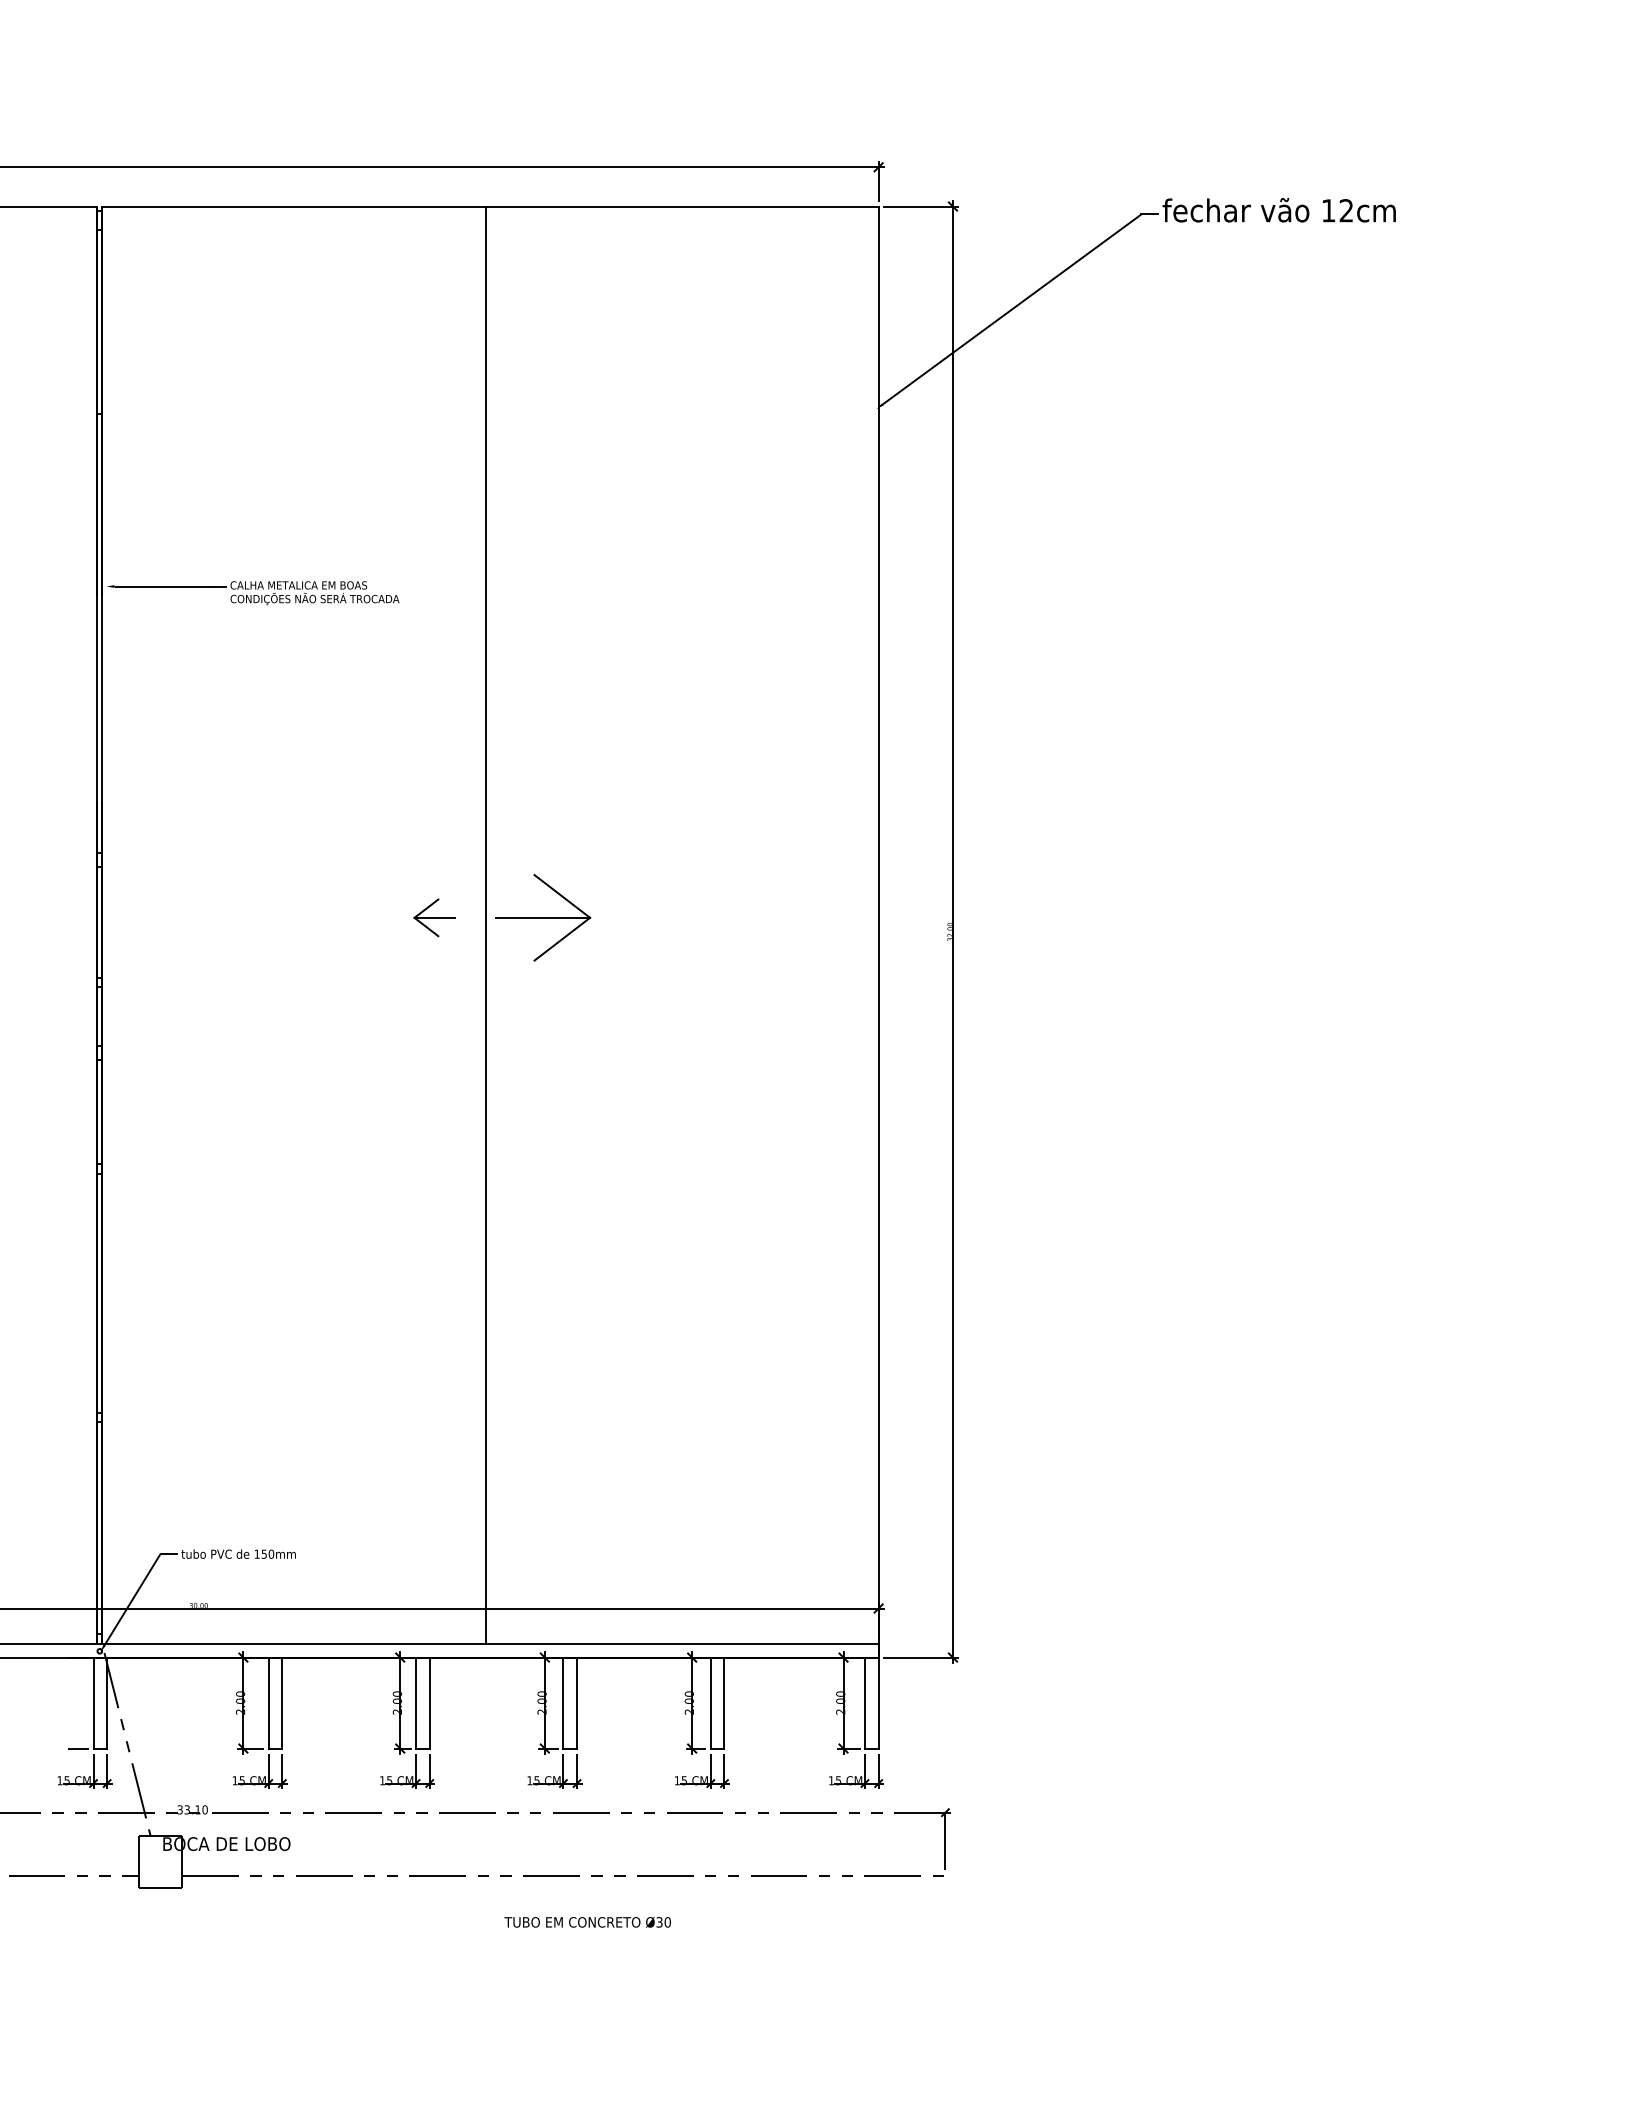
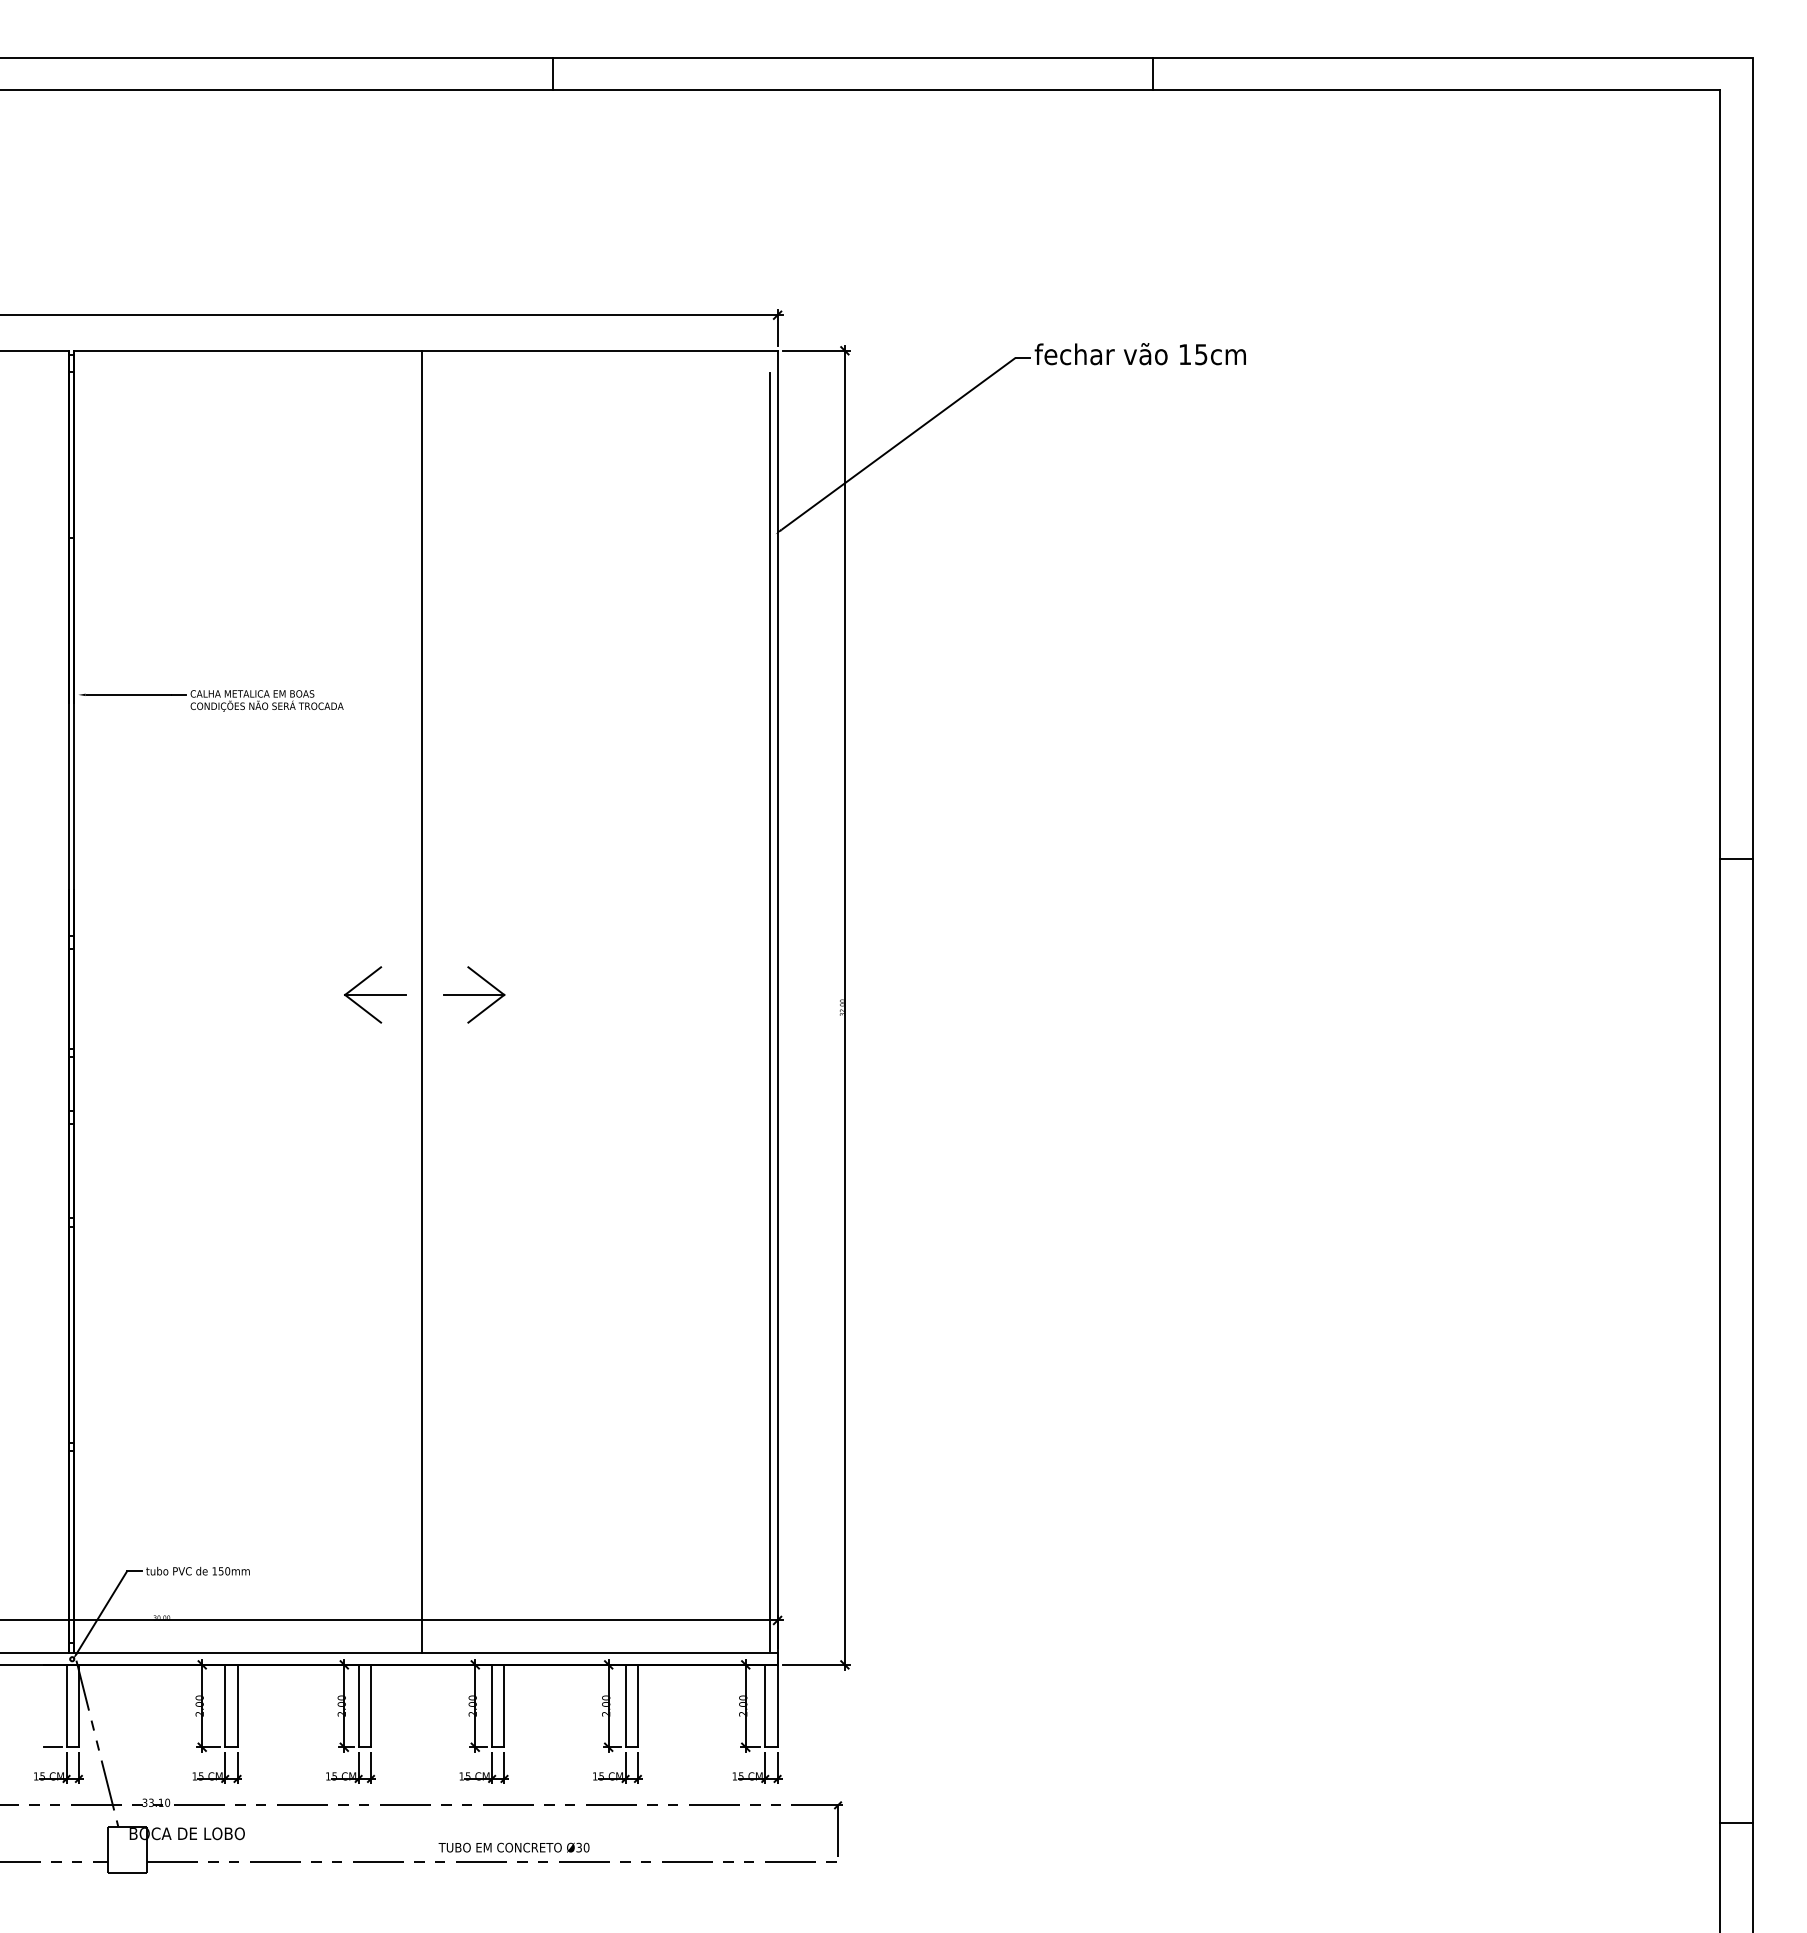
text: (1346, 210) -> (1201, 354), 12cm -> 15cm
part: (434, 917) -> (375, 994), size x1.67
part: (543, 917) -> (474, 994), size x0.71
line: (869, 937) -> (769, 1012), added
text: (587, 1922) -> (513, 1847), moved

